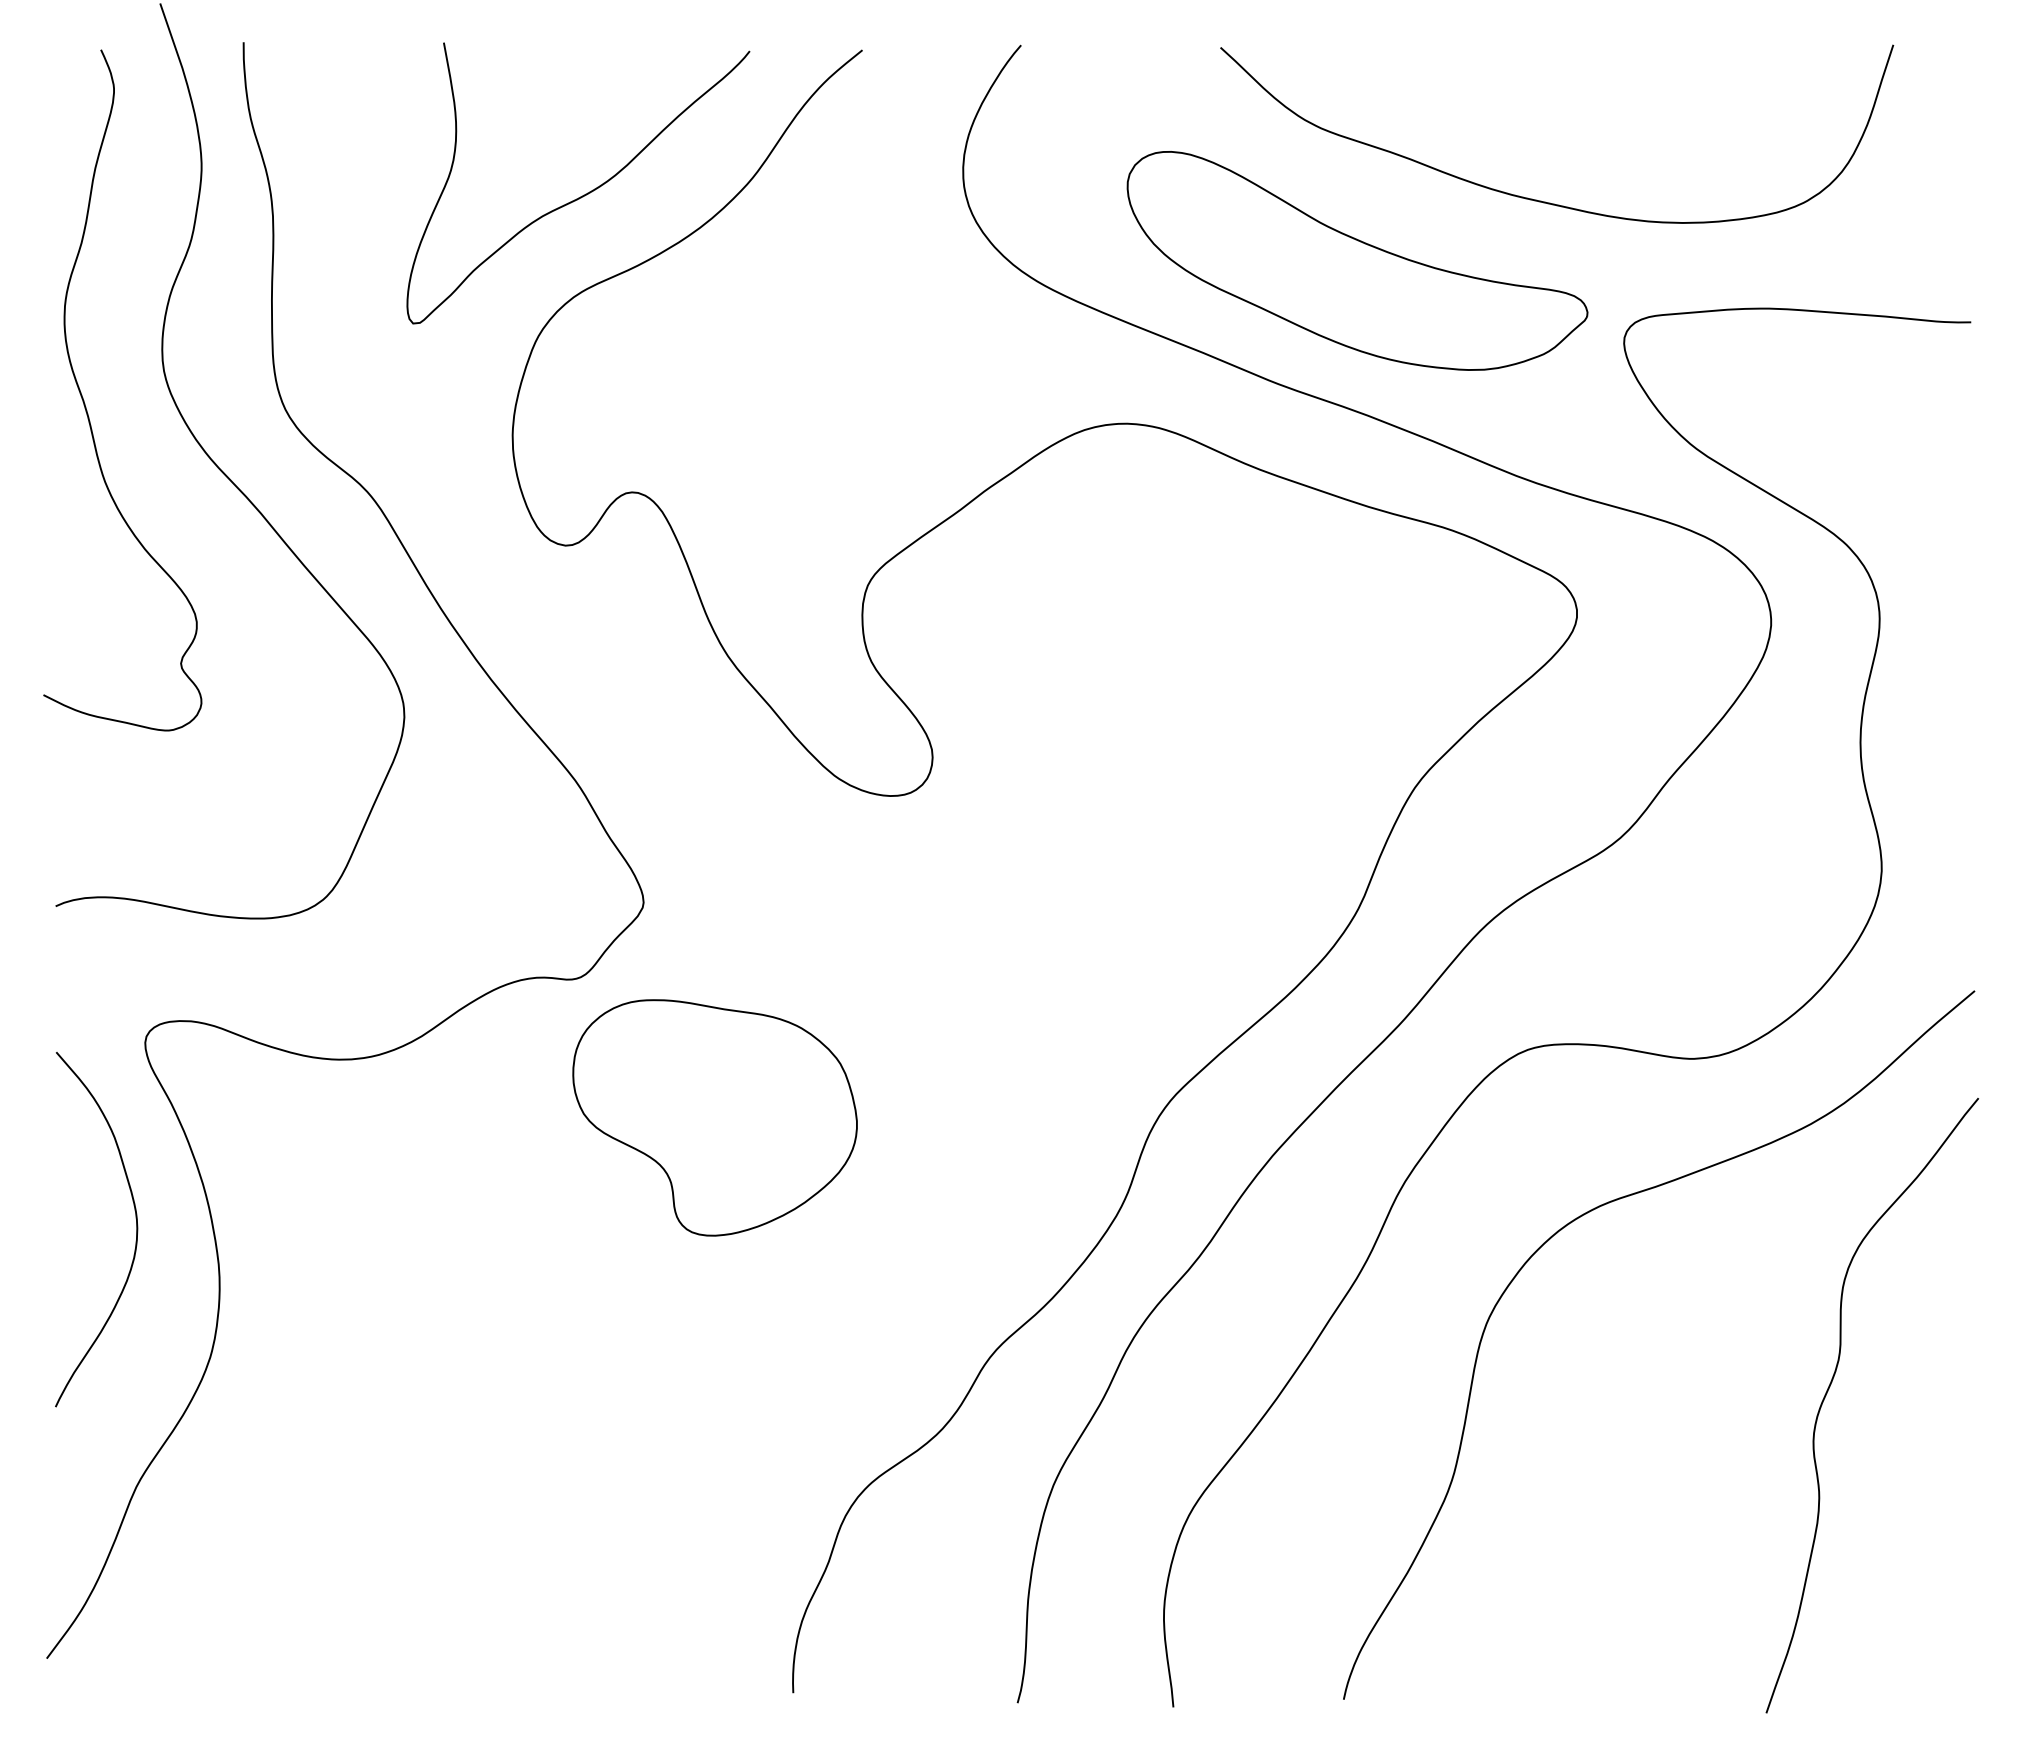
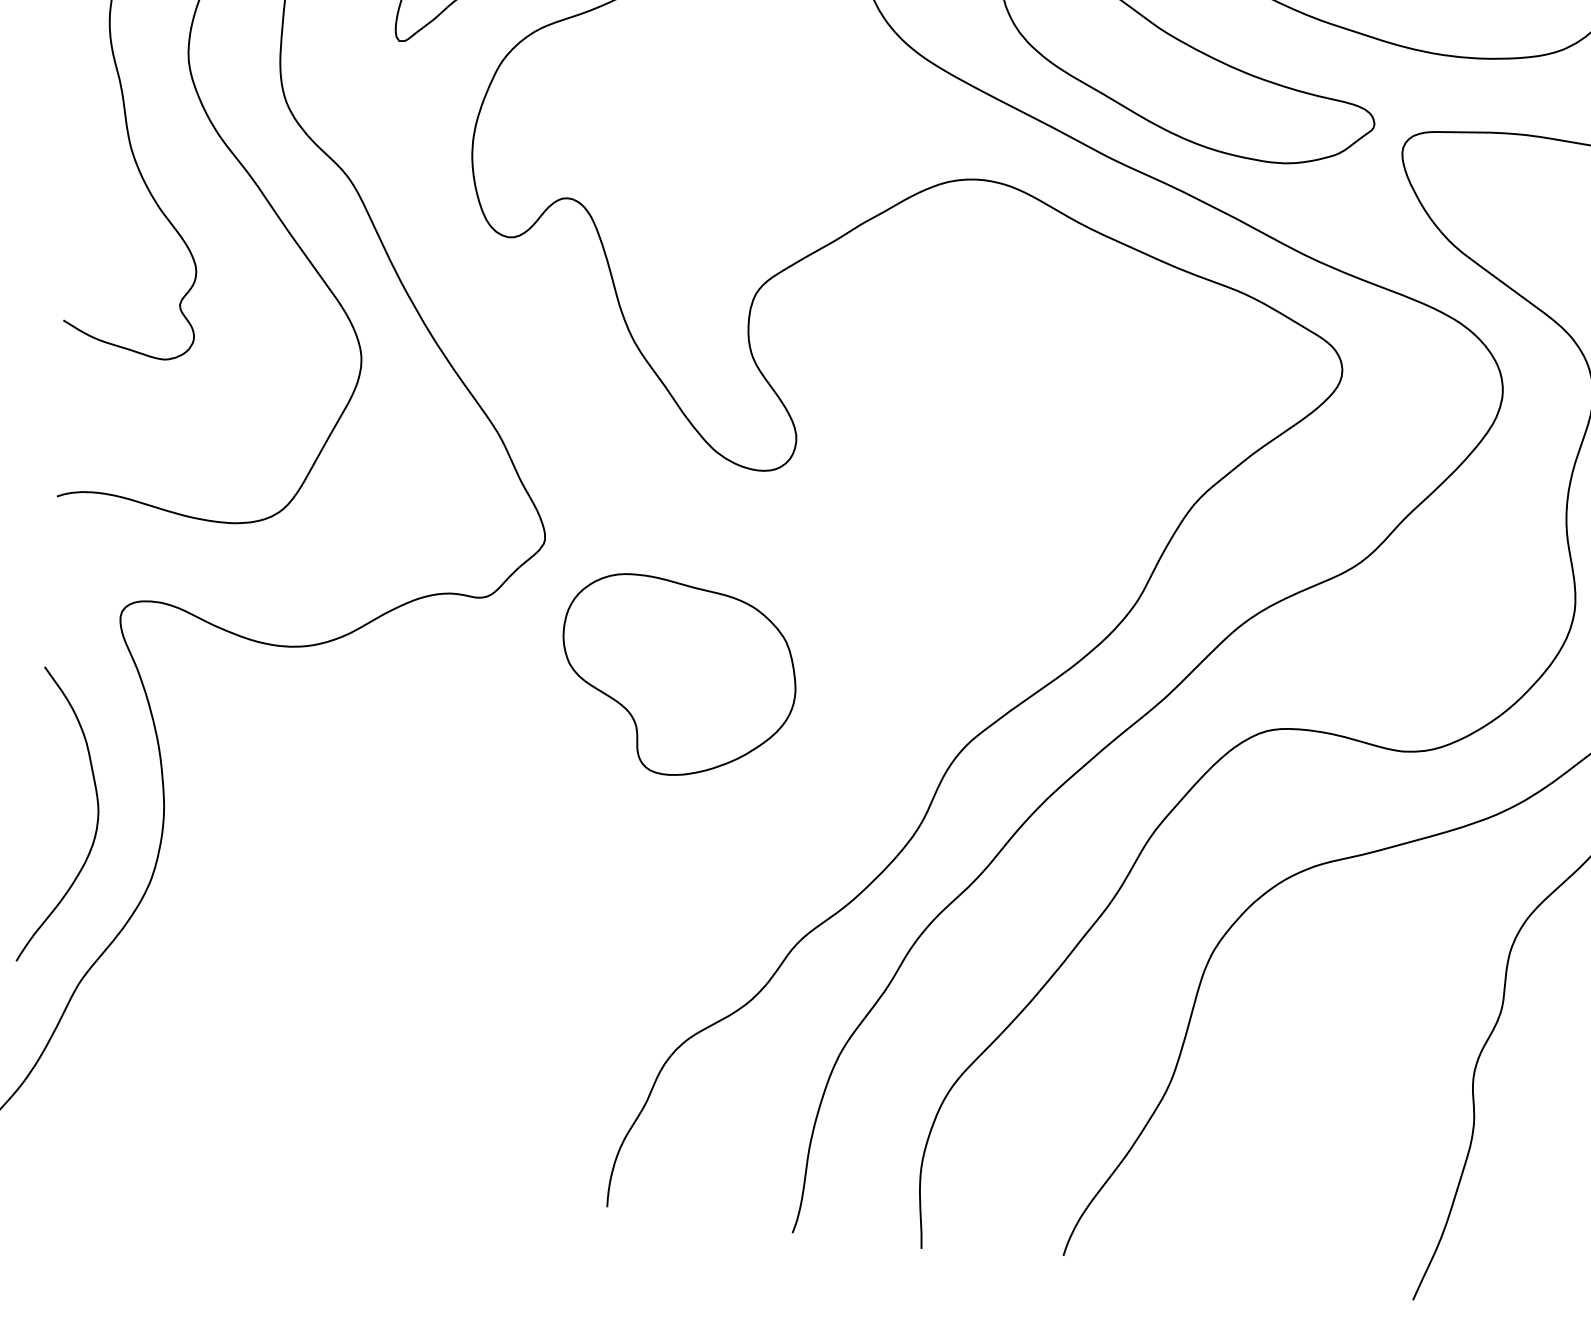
part: (714, 1117) -> (677, 676), moved
curve: (136, 1229) -> (97, 820), moved

